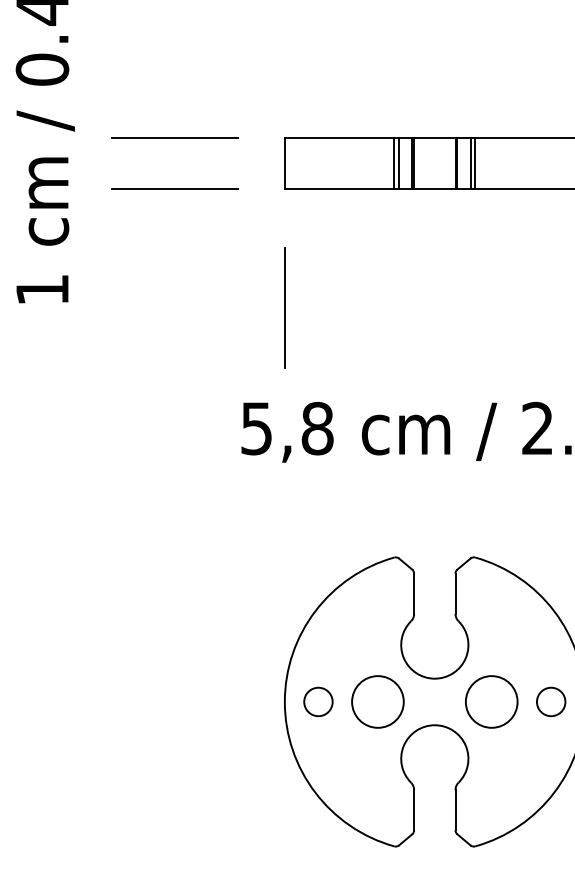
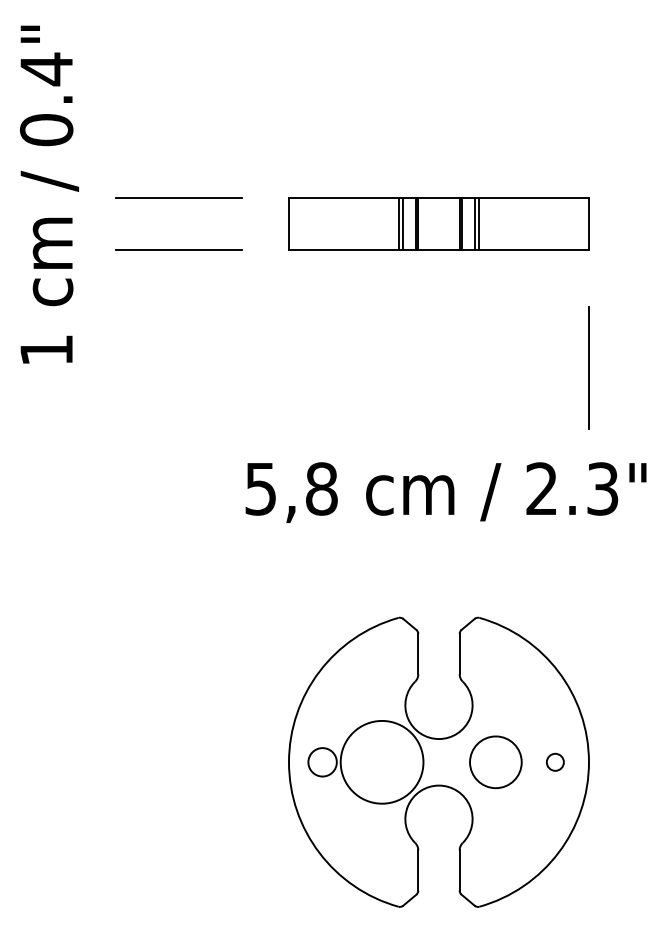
line: (285, 308) -> (289, 368), removed
circle: (377, 702) -> (381, 762), size x1.6
circle: (551, 702) -> (555, 762), size x0.6

